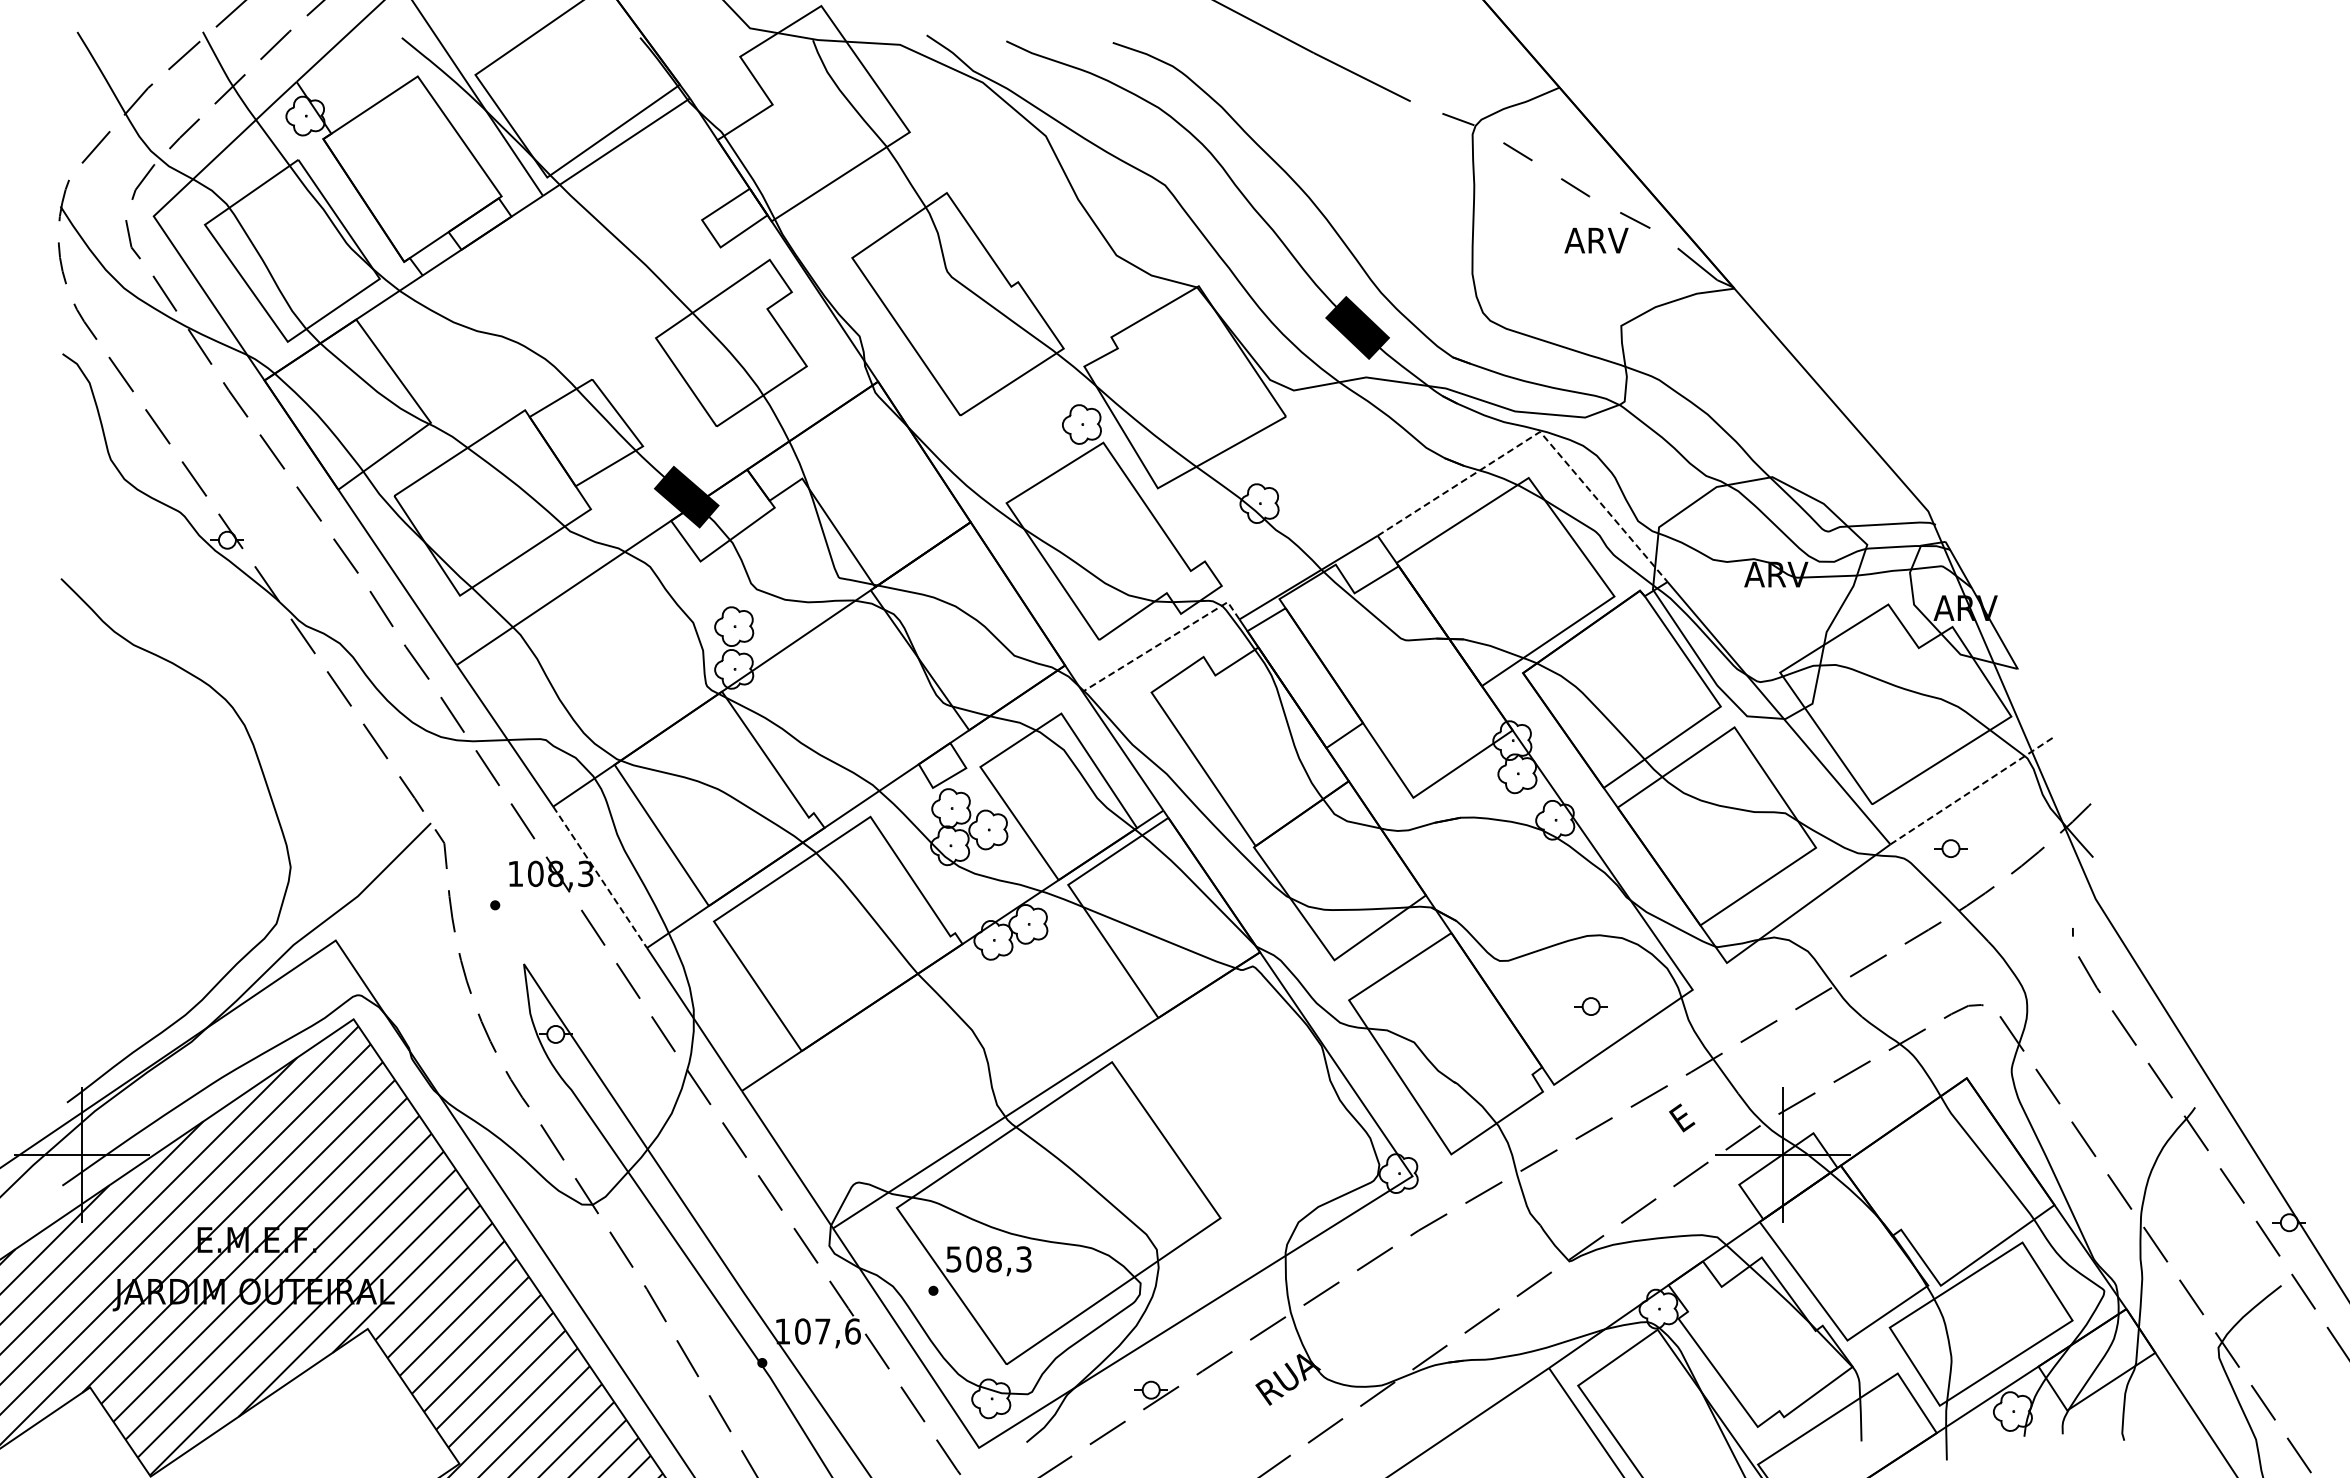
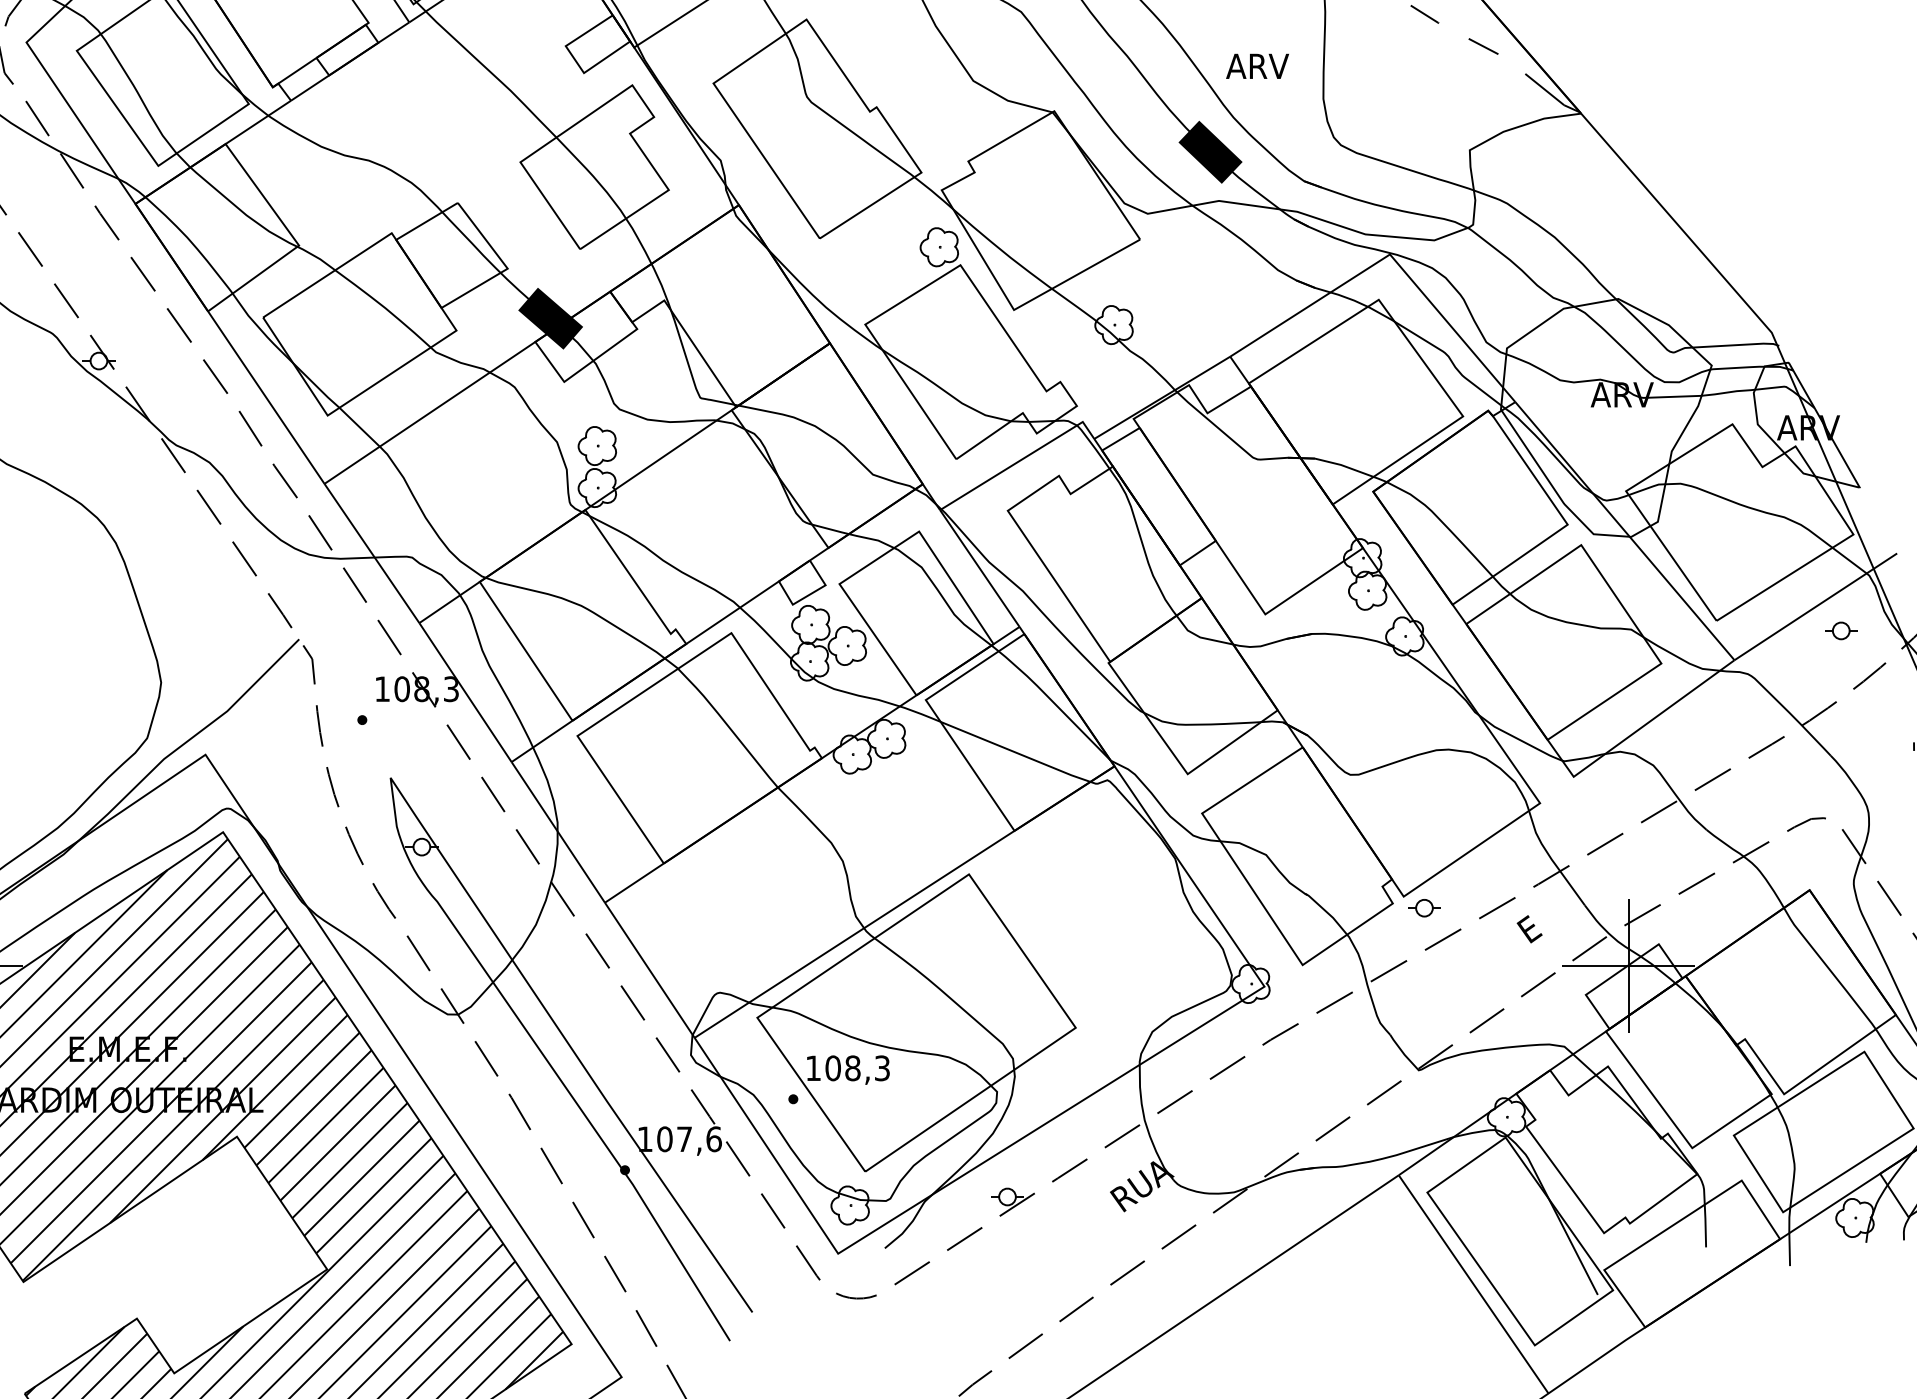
text: (1596, 240) -> (1257, 66), moved
line: (1541, 433) -> (1391, 256), dashed -> solid
line: (1164, 641) -> (1020, 460), dashed -> solid
line: (1973, 790) -> (1816, 607), dashed -> solid
part: (1950, 848) -> (1840, 630), moved
line: (600, 877) -> (465, 692), dashed -> solid
part: (1590, 1006) -> (1423, 908), moved
text: (953, 1259) -> (813, 1068), 508,3 -> 108,3

